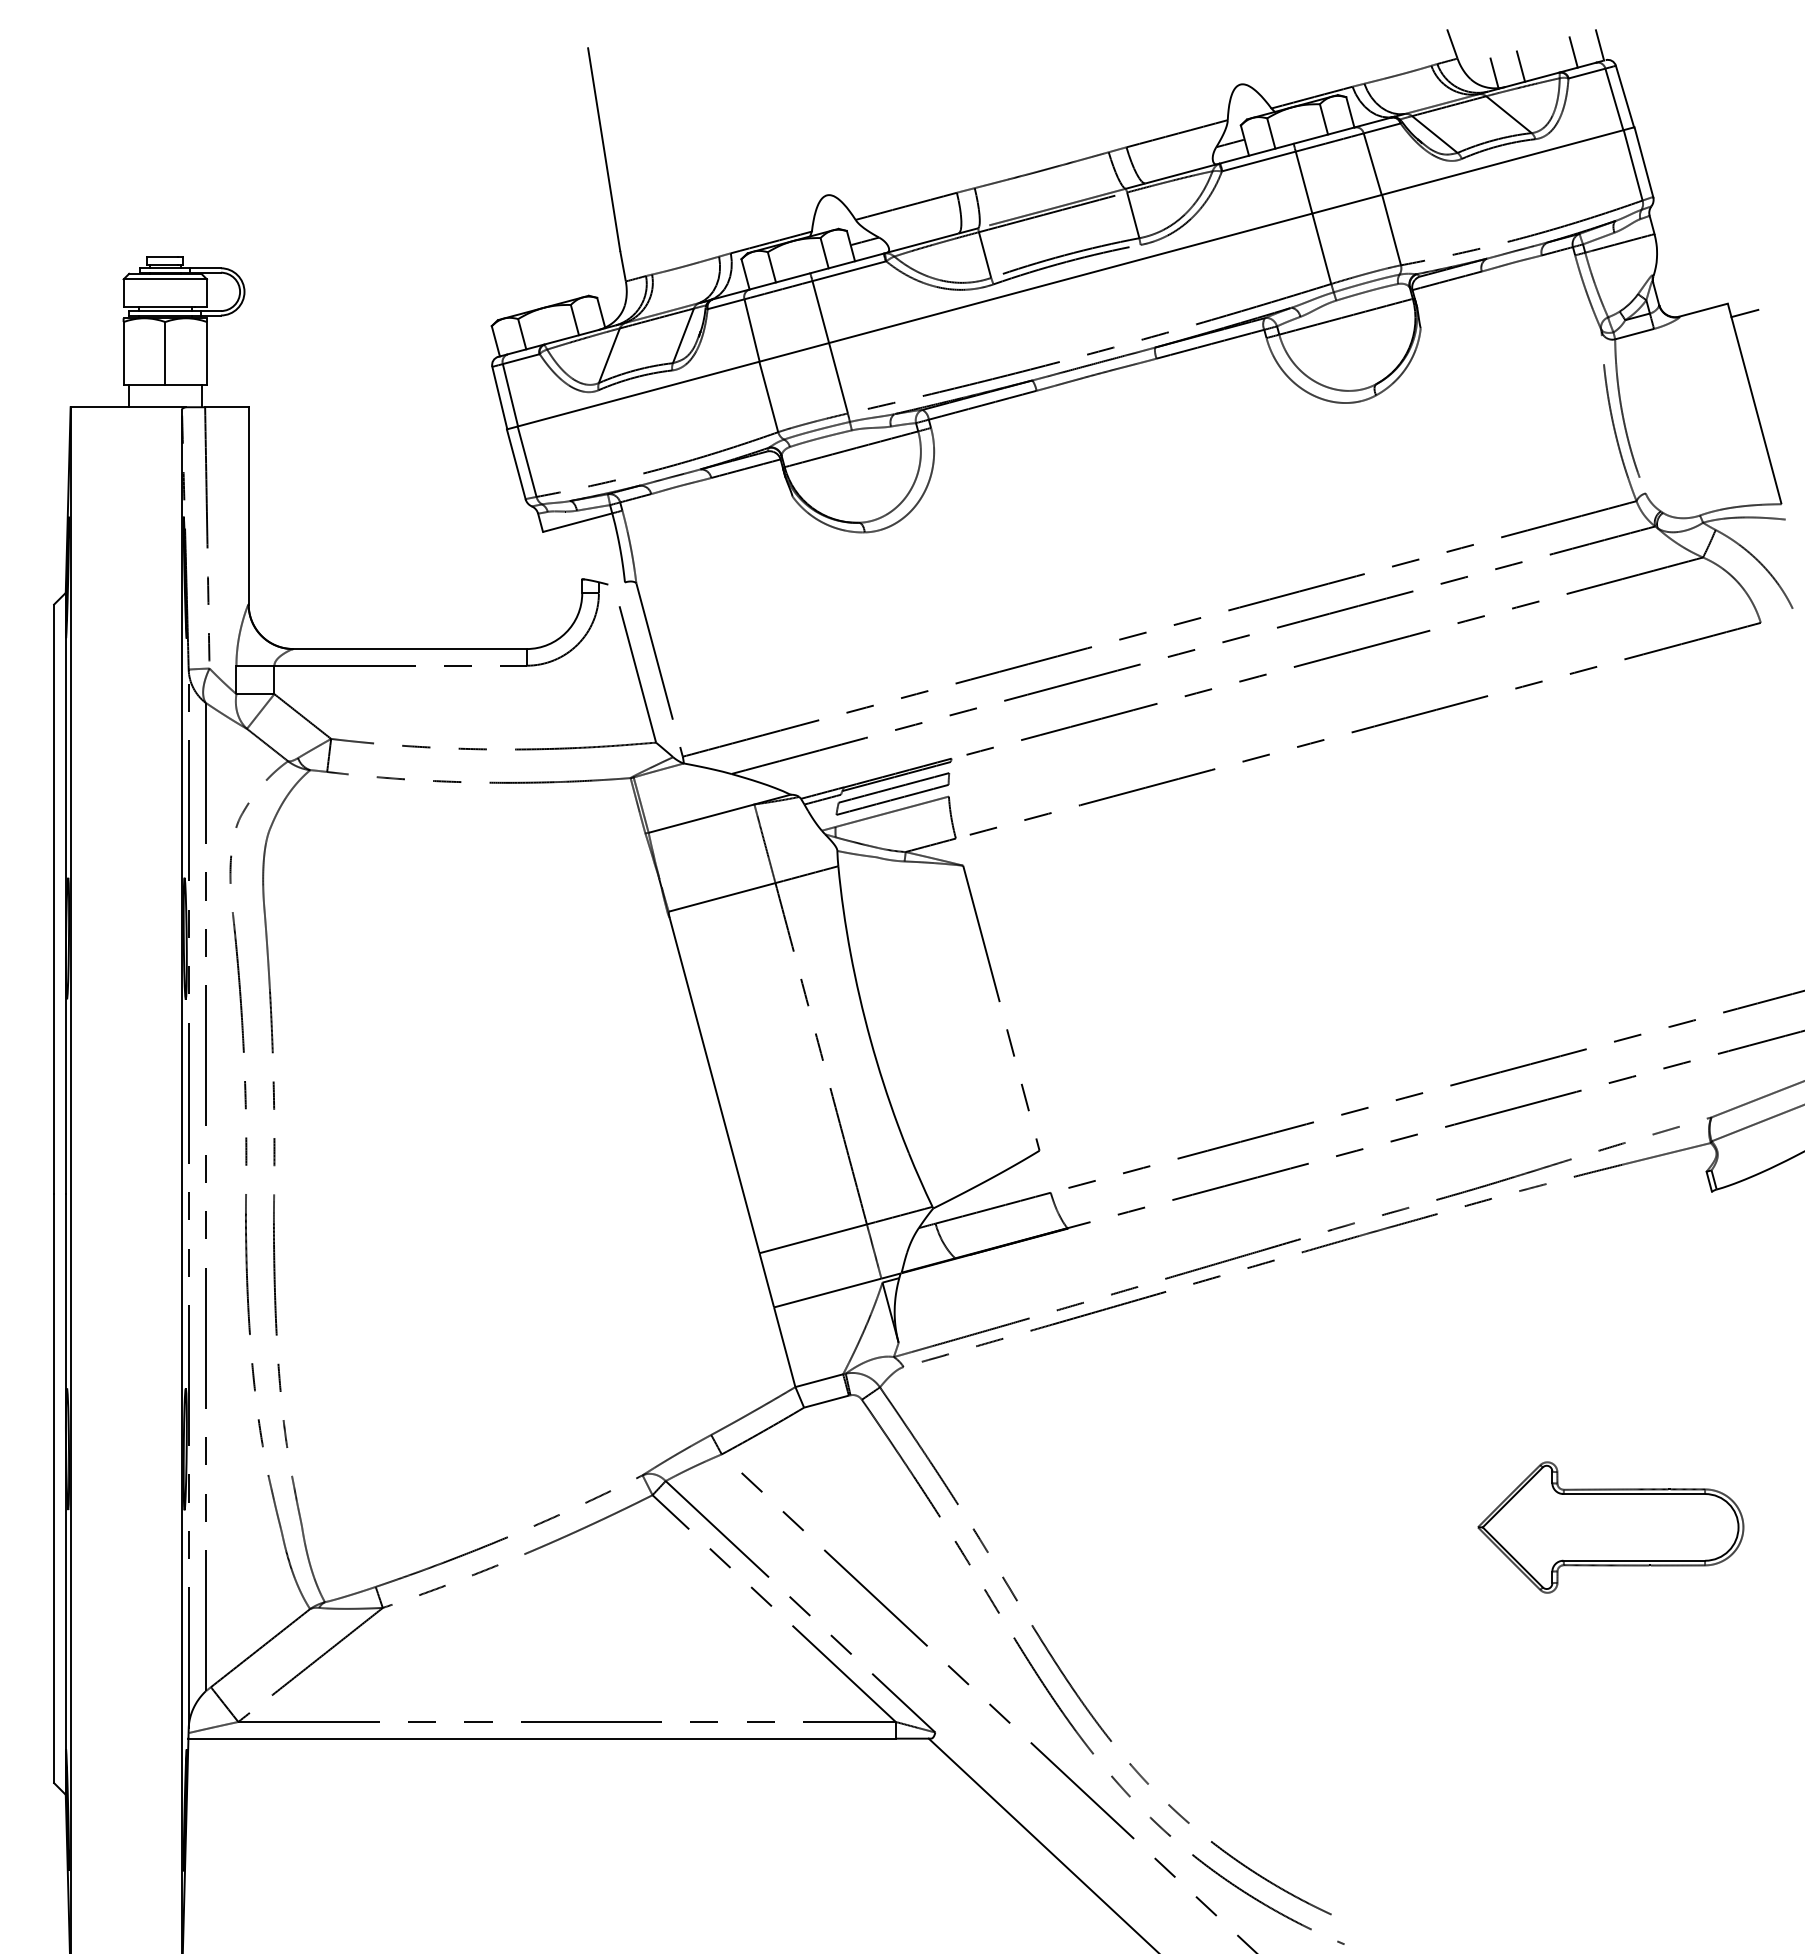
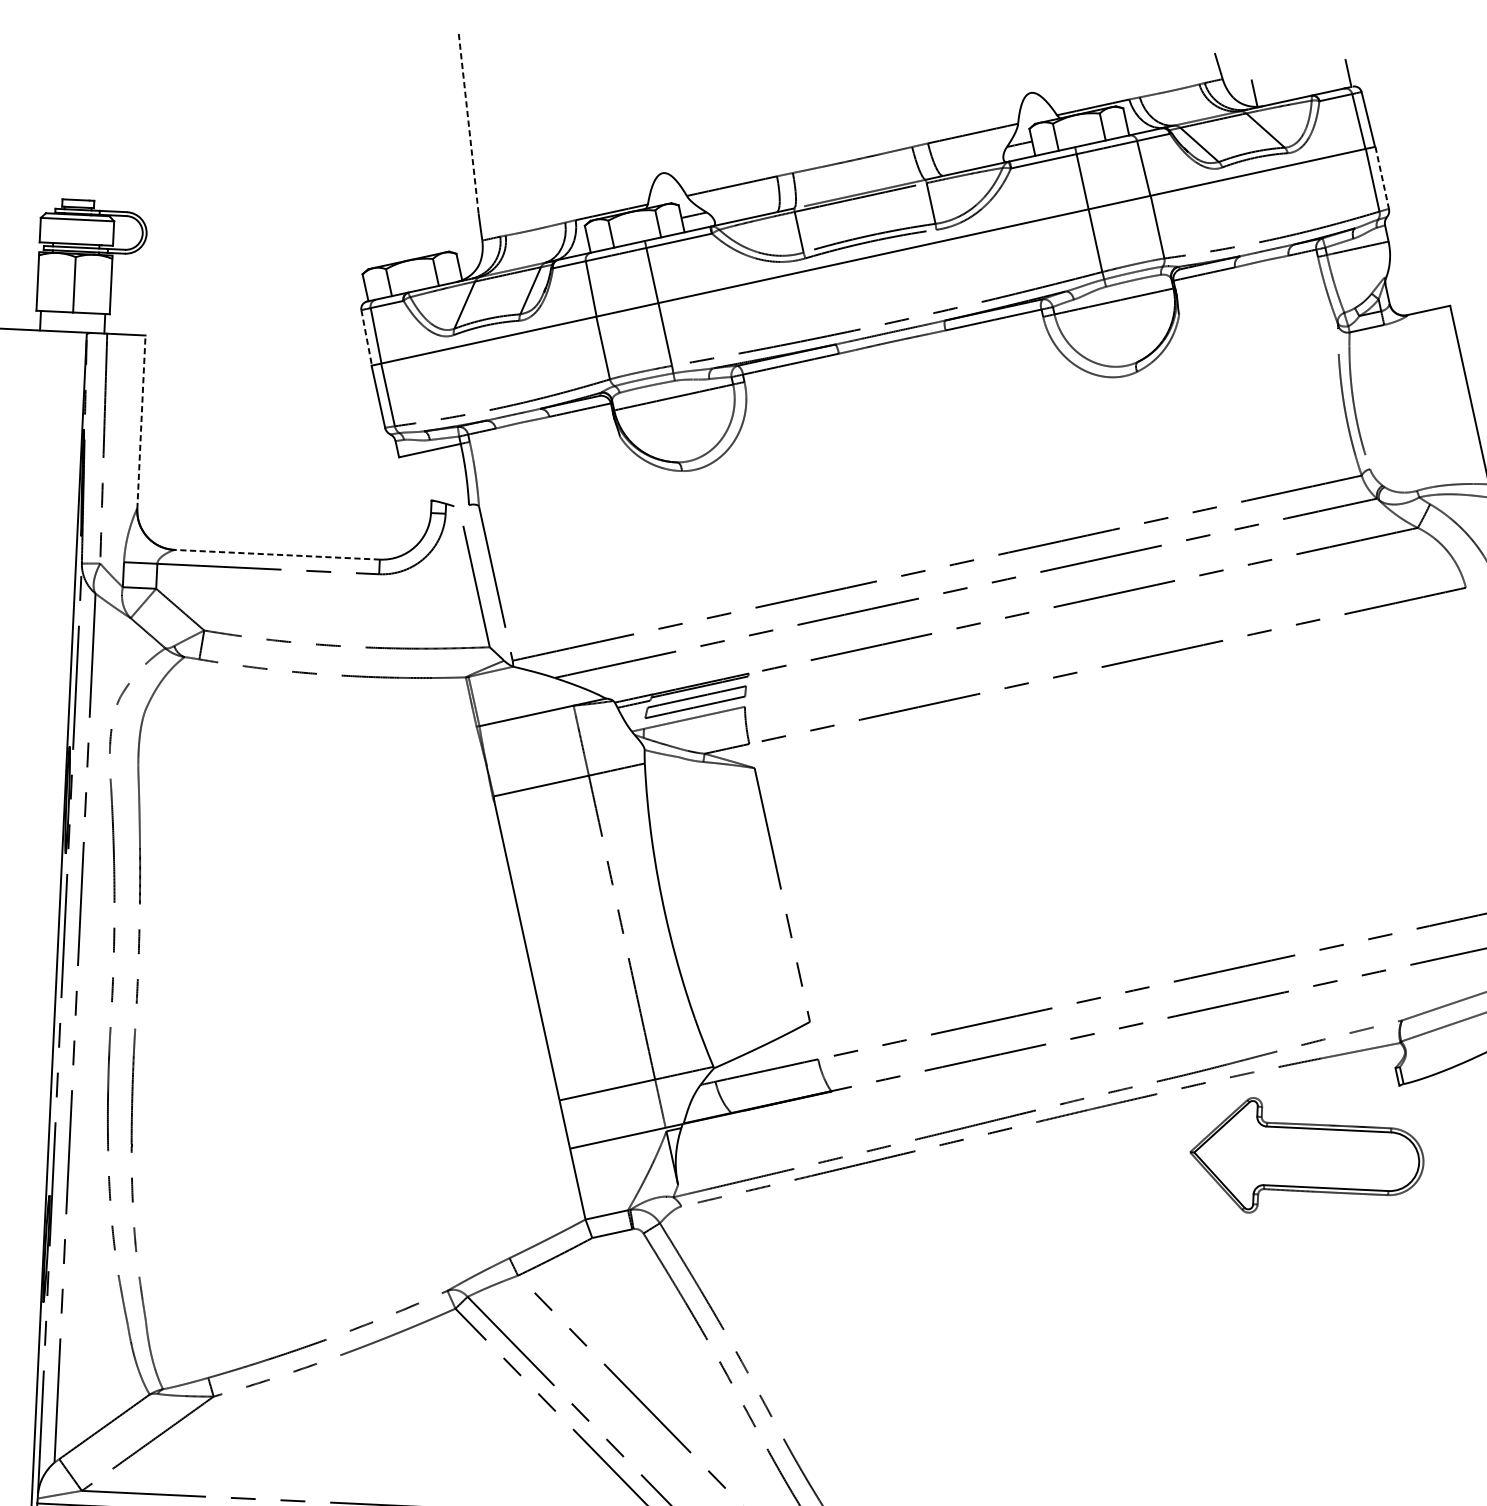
line: (1573, 52) -> (1324, 78), removed
line: (1520, 66) -> (1277, 88), removed
line: (604, 149) -> (469, 123), solid -> dashed
line: (1643, 162) -> (1381, 178), solid -> dashed
line: (1744, 313) -> (1464, 315), removed
line: (499, 398) -> (366, 338), solid -> dashed
line: (248, 505) -> (141, 421), solid -> dashed
line: (409, 649) -> (276, 555), solid -> dashed
part: (1610, 1527) -> (1306, 1157), moved

